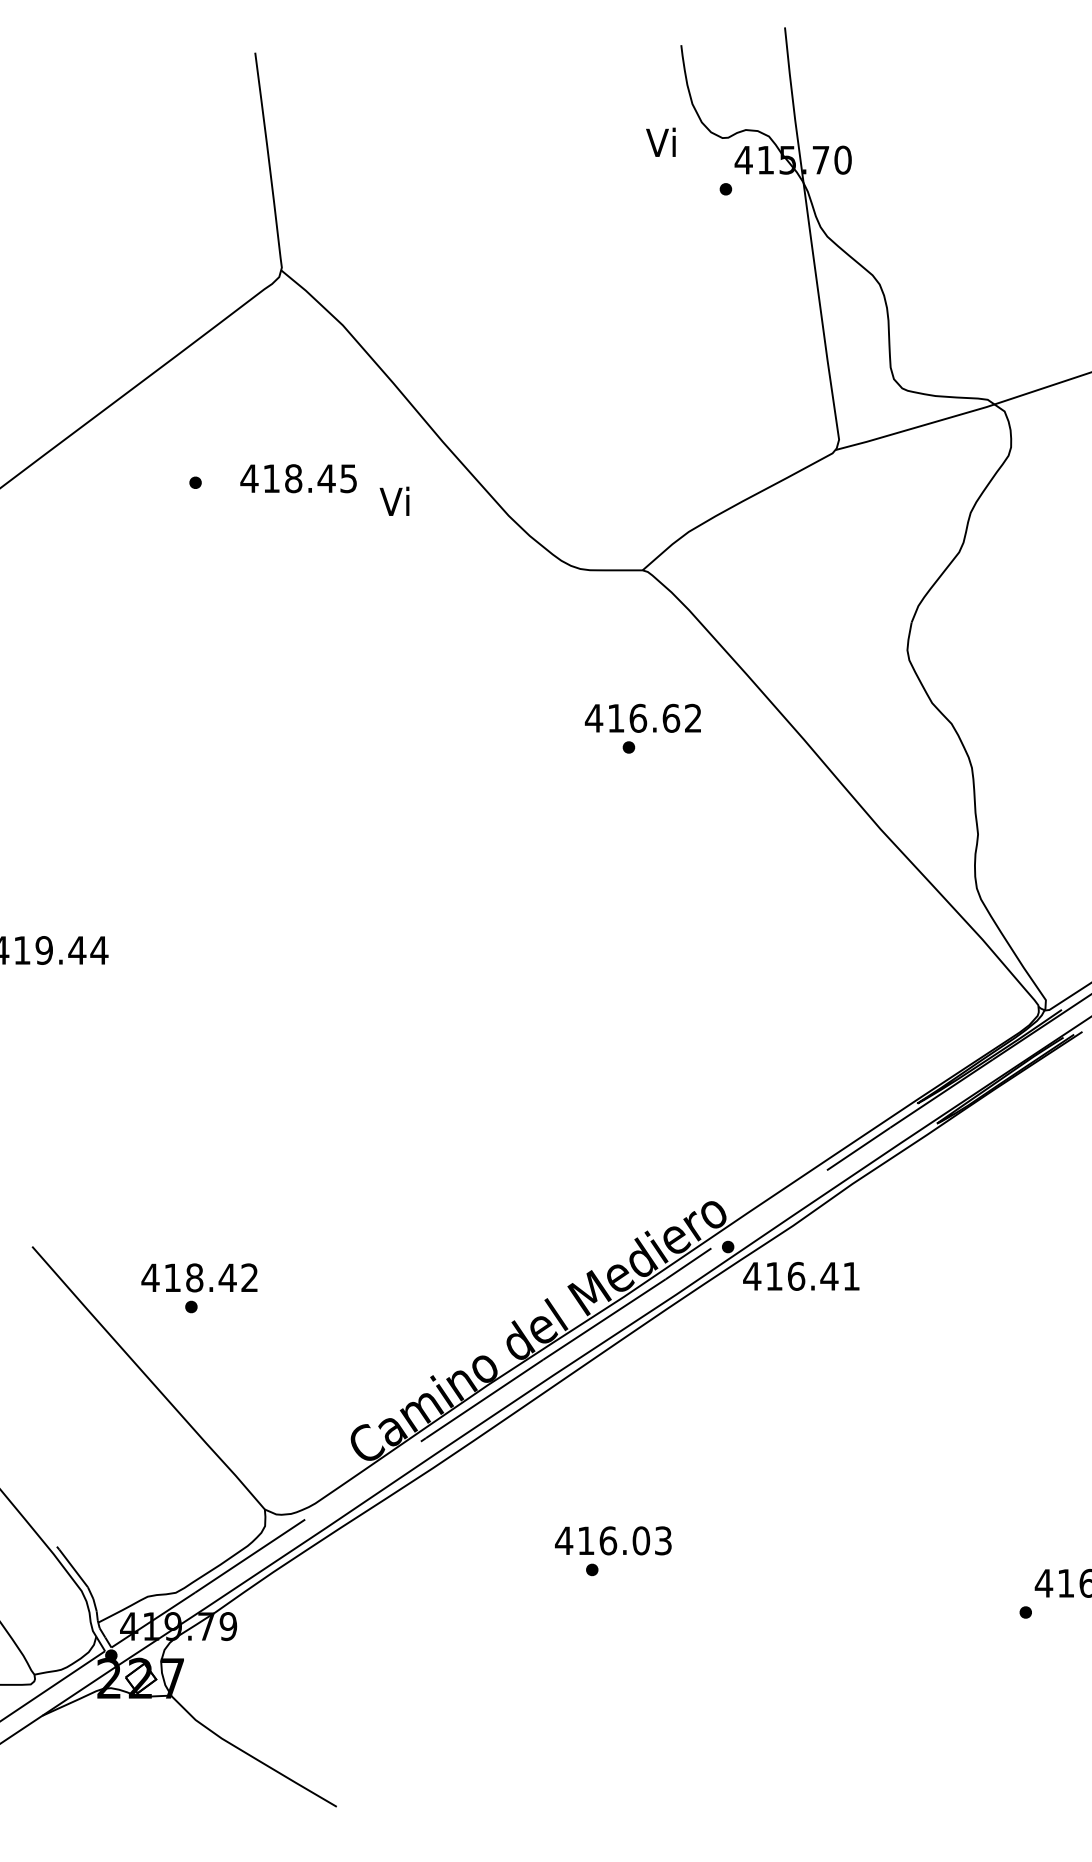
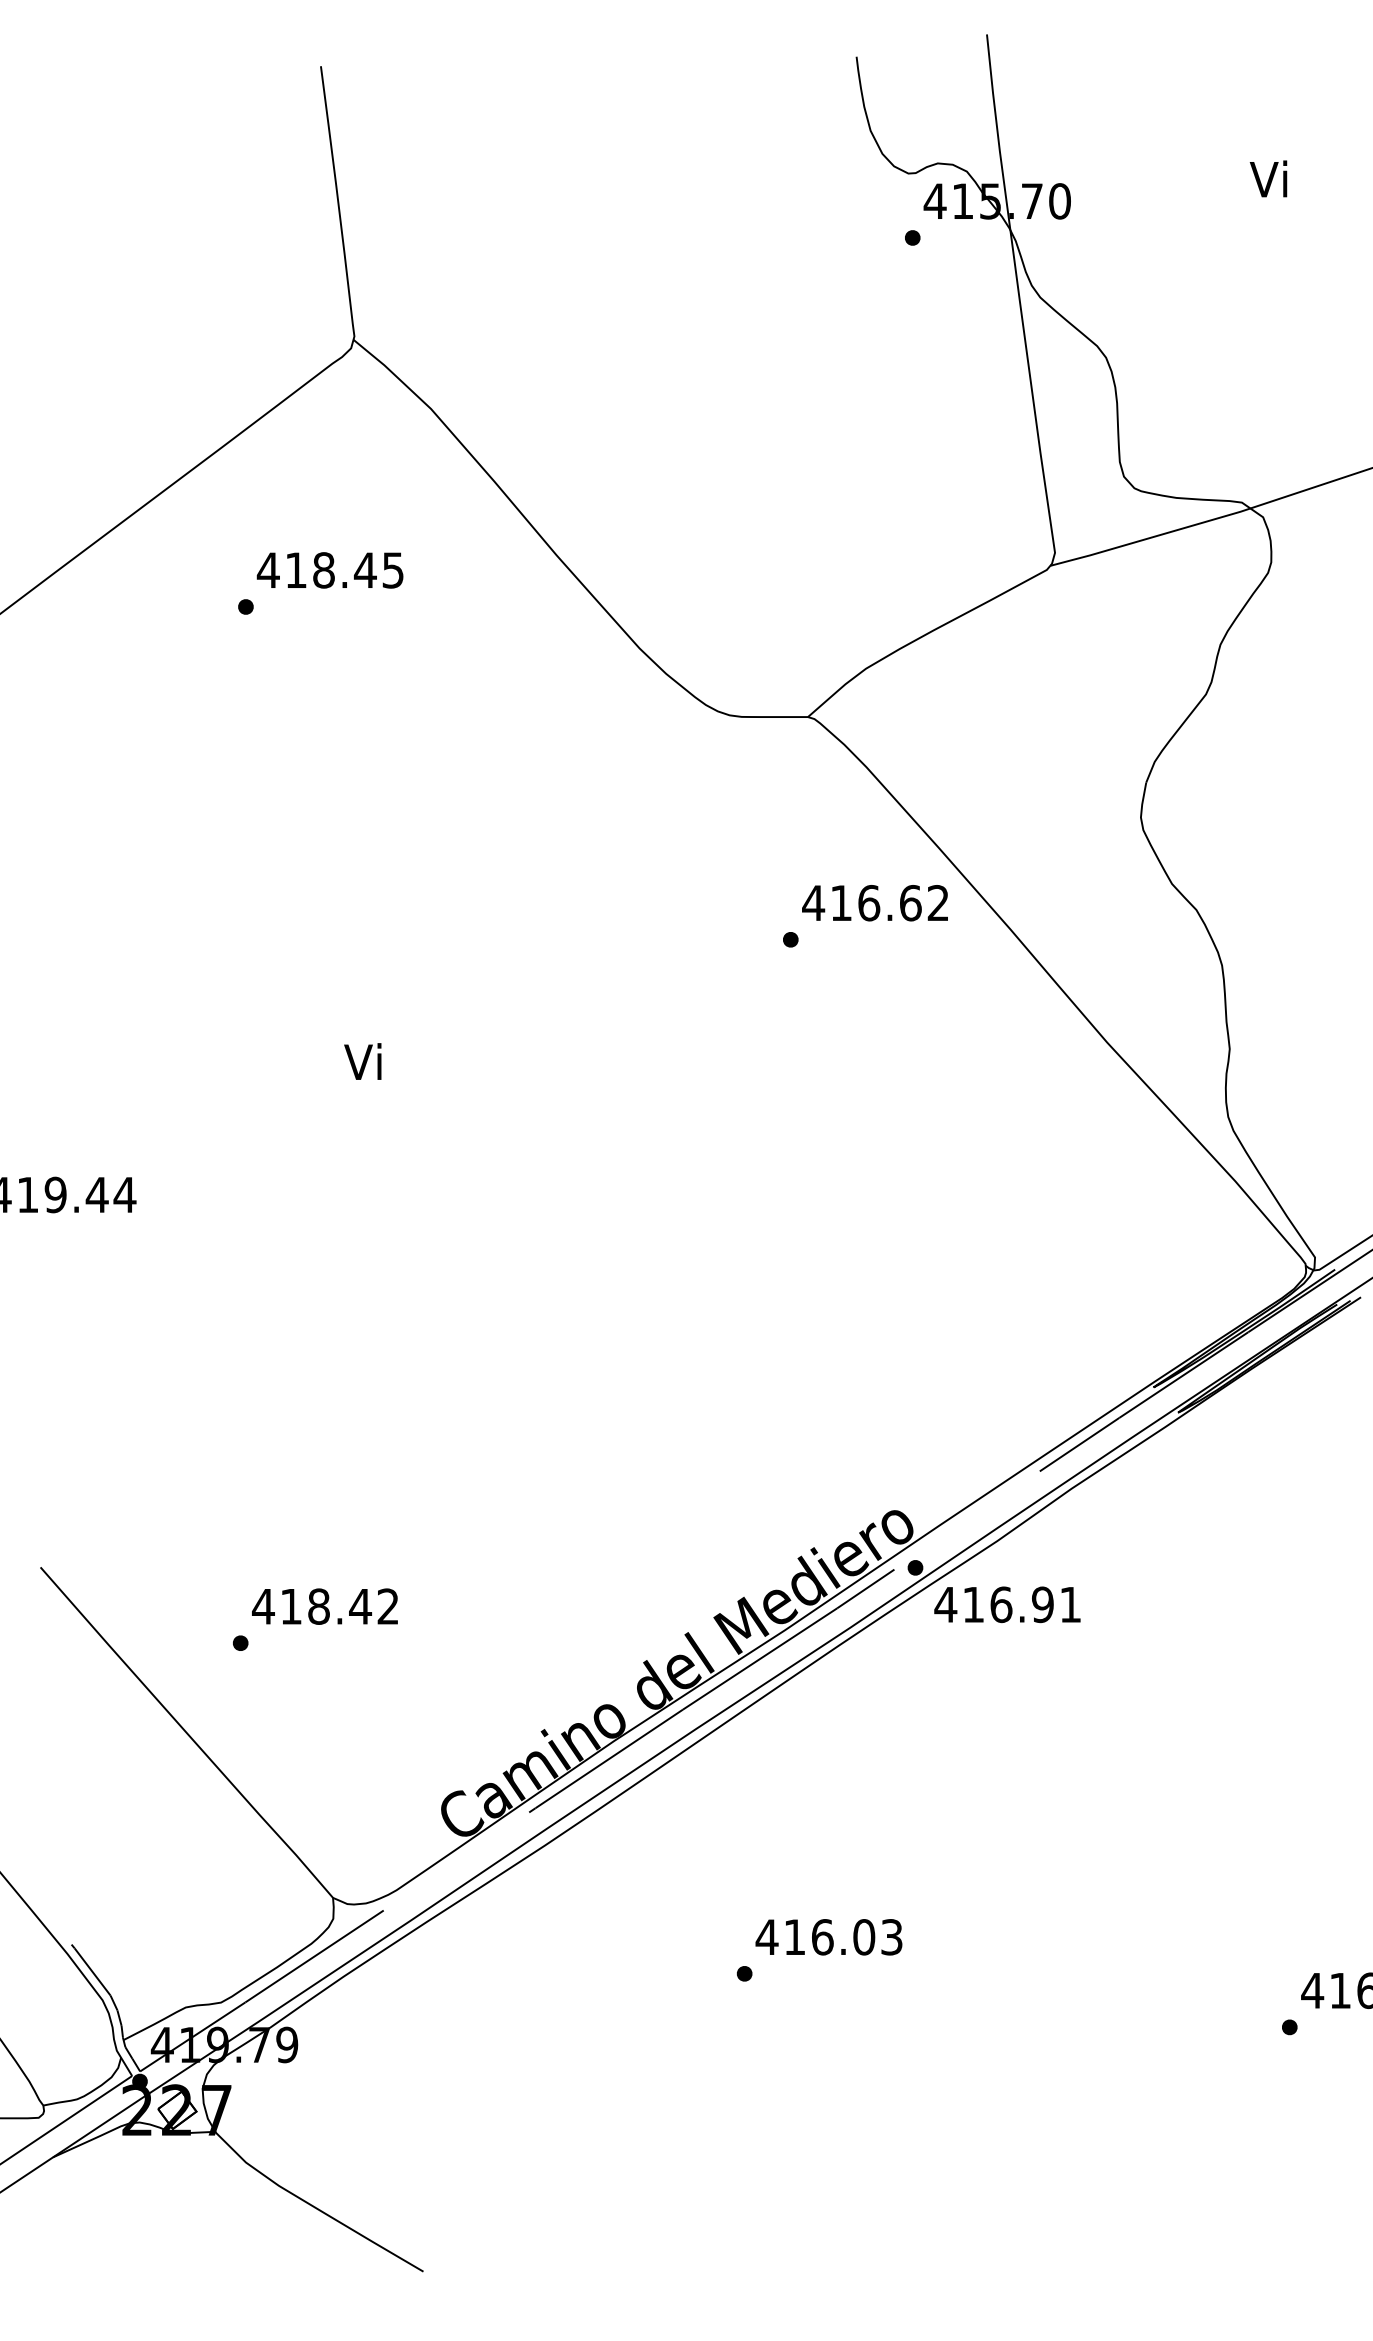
text: (660, 141) -> (1268, 177), moved
text: (298, 478) -> (330, 570), moved
text: (394, 500) -> (362, 1060), moved
text: (642, 717) -> (874, 902), moved
text: (829, 1275) -> (1042, 1603), 416.41 -> 416.91
text: (199, 1277) -> (325, 1606), moved
text: (613, 1540) -> (829, 1936), moved

